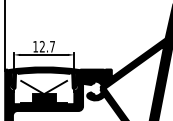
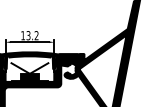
text: (47, 46) -> (32, 35), 12.7 -> 13.2

